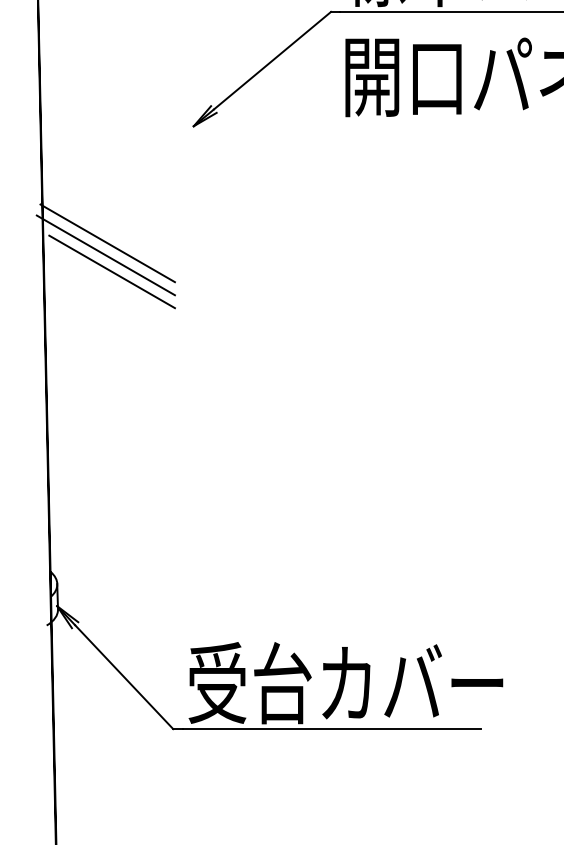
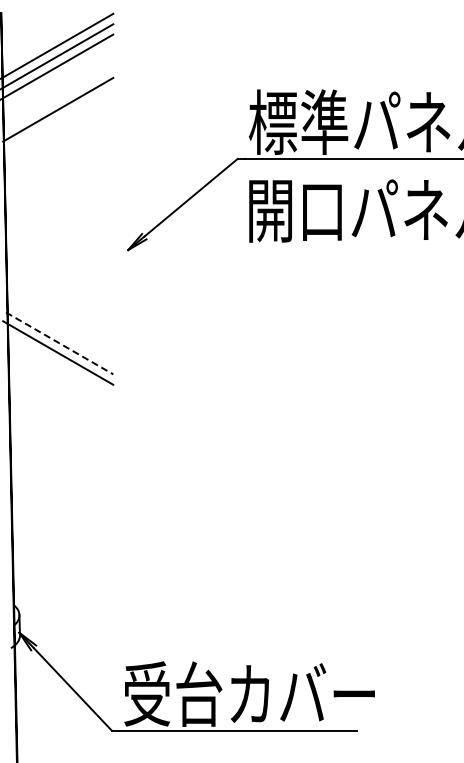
line: (107, 243) -> (59, 343), solid -> dashed
line: (112, 272) -> (63, 366), removed

